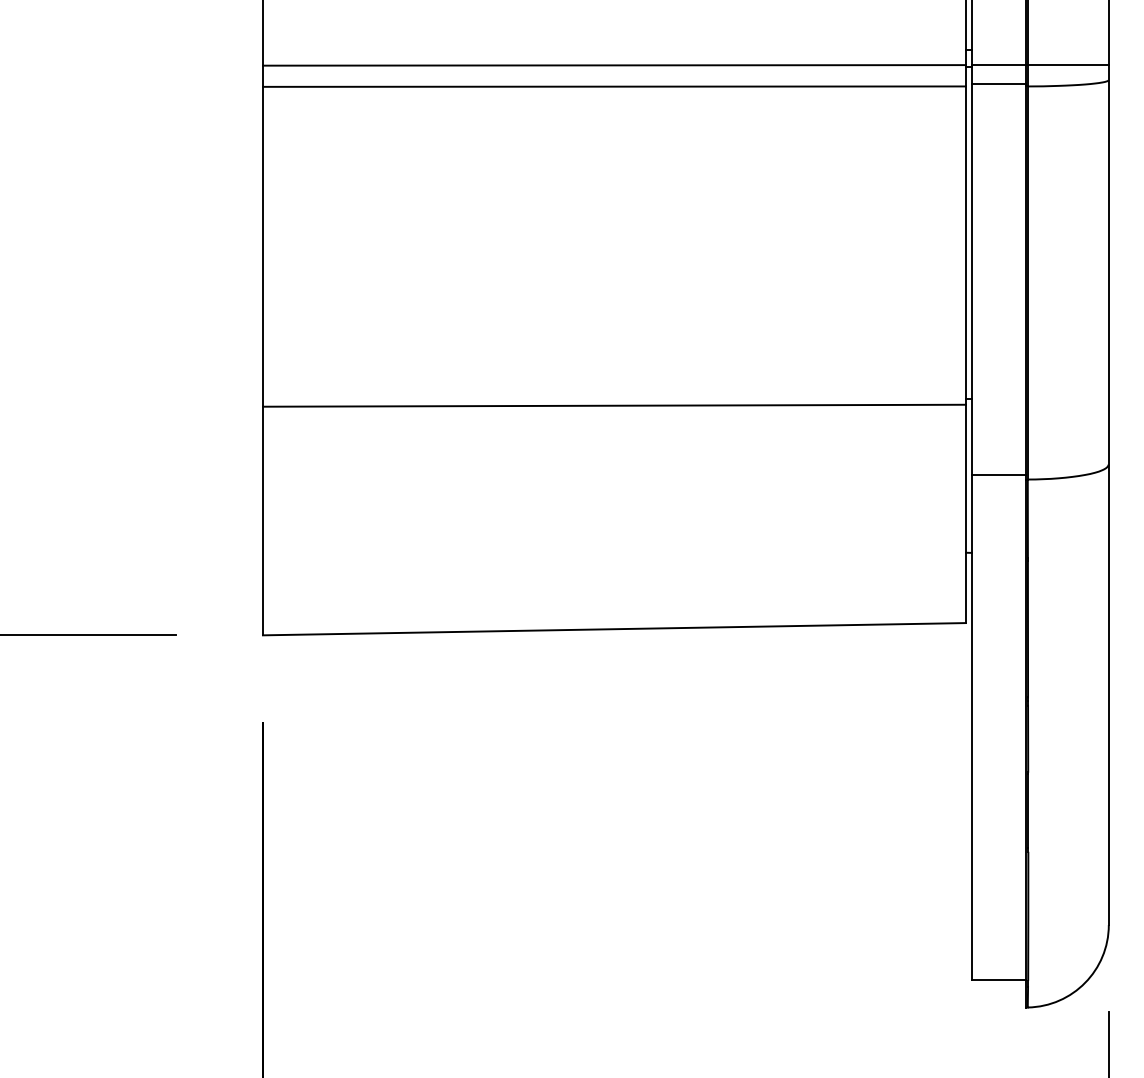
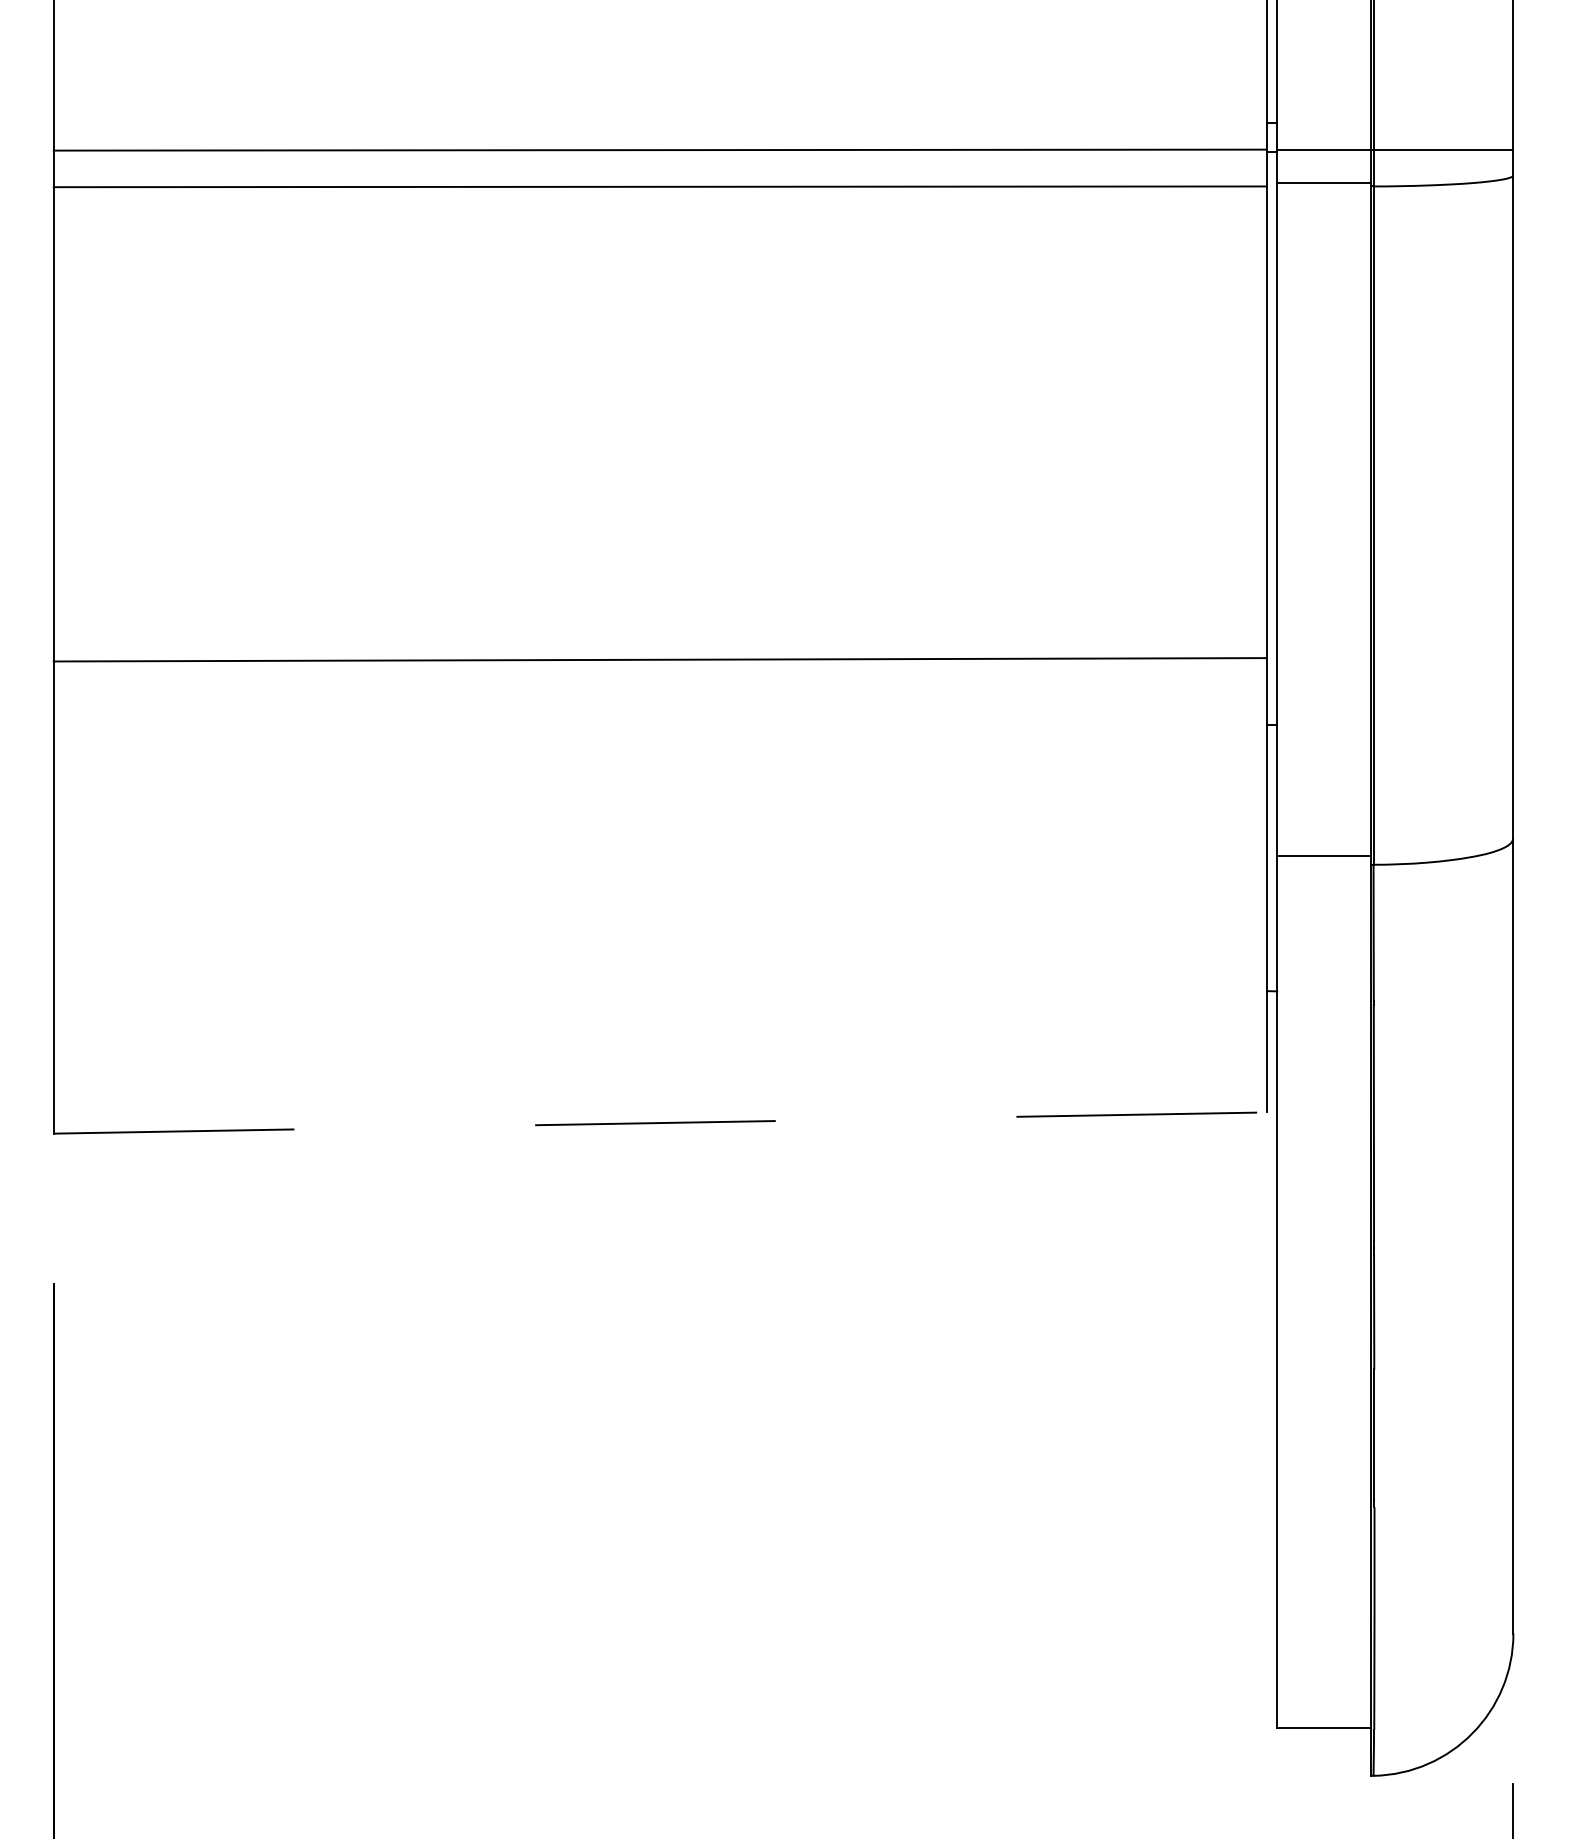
line: (613, 405) -> (658, 659), moved
line: (614, 629) -> (660, 1123), solid -> dashed

